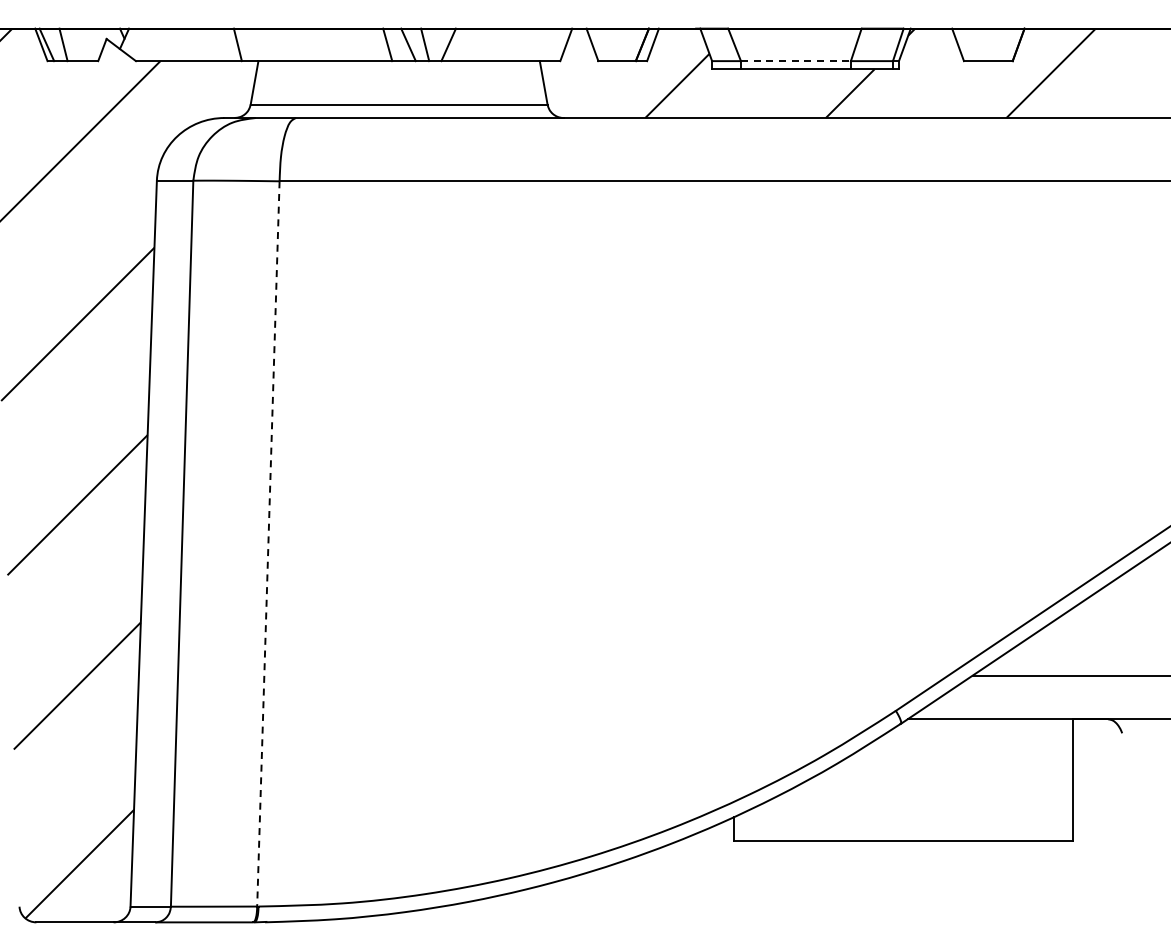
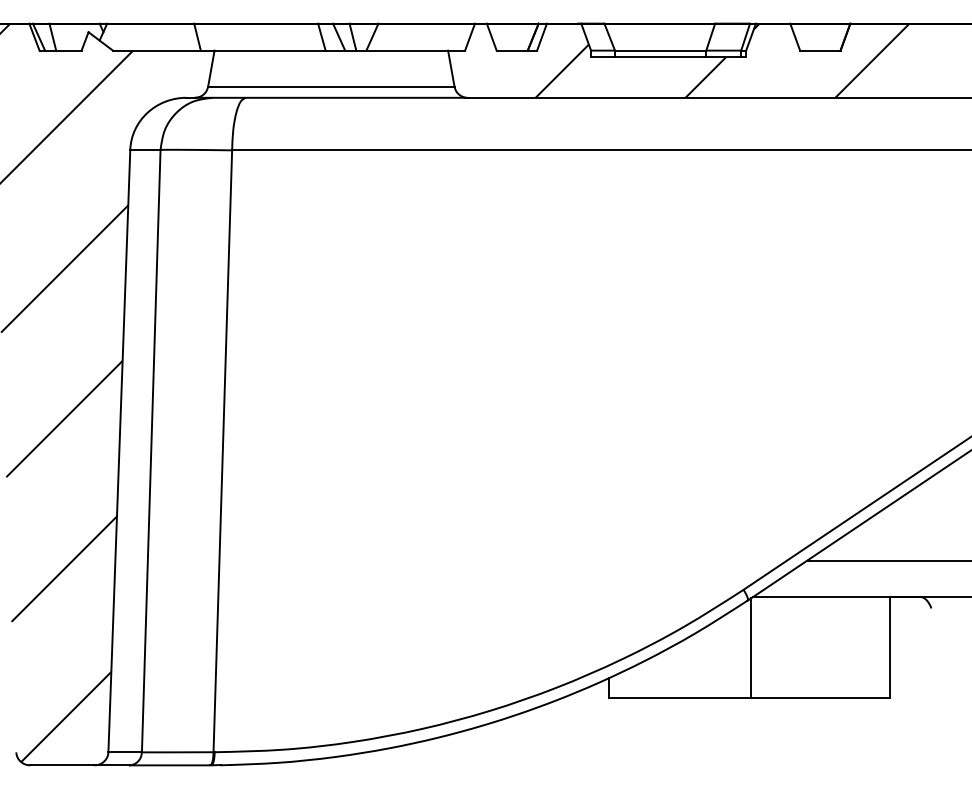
line: (795, 61) -> (660, 50), dashed -> solid
line: (268, 543) -> (222, 450), dashed -> solid
line: (905, 781) -> (751, 648), added

